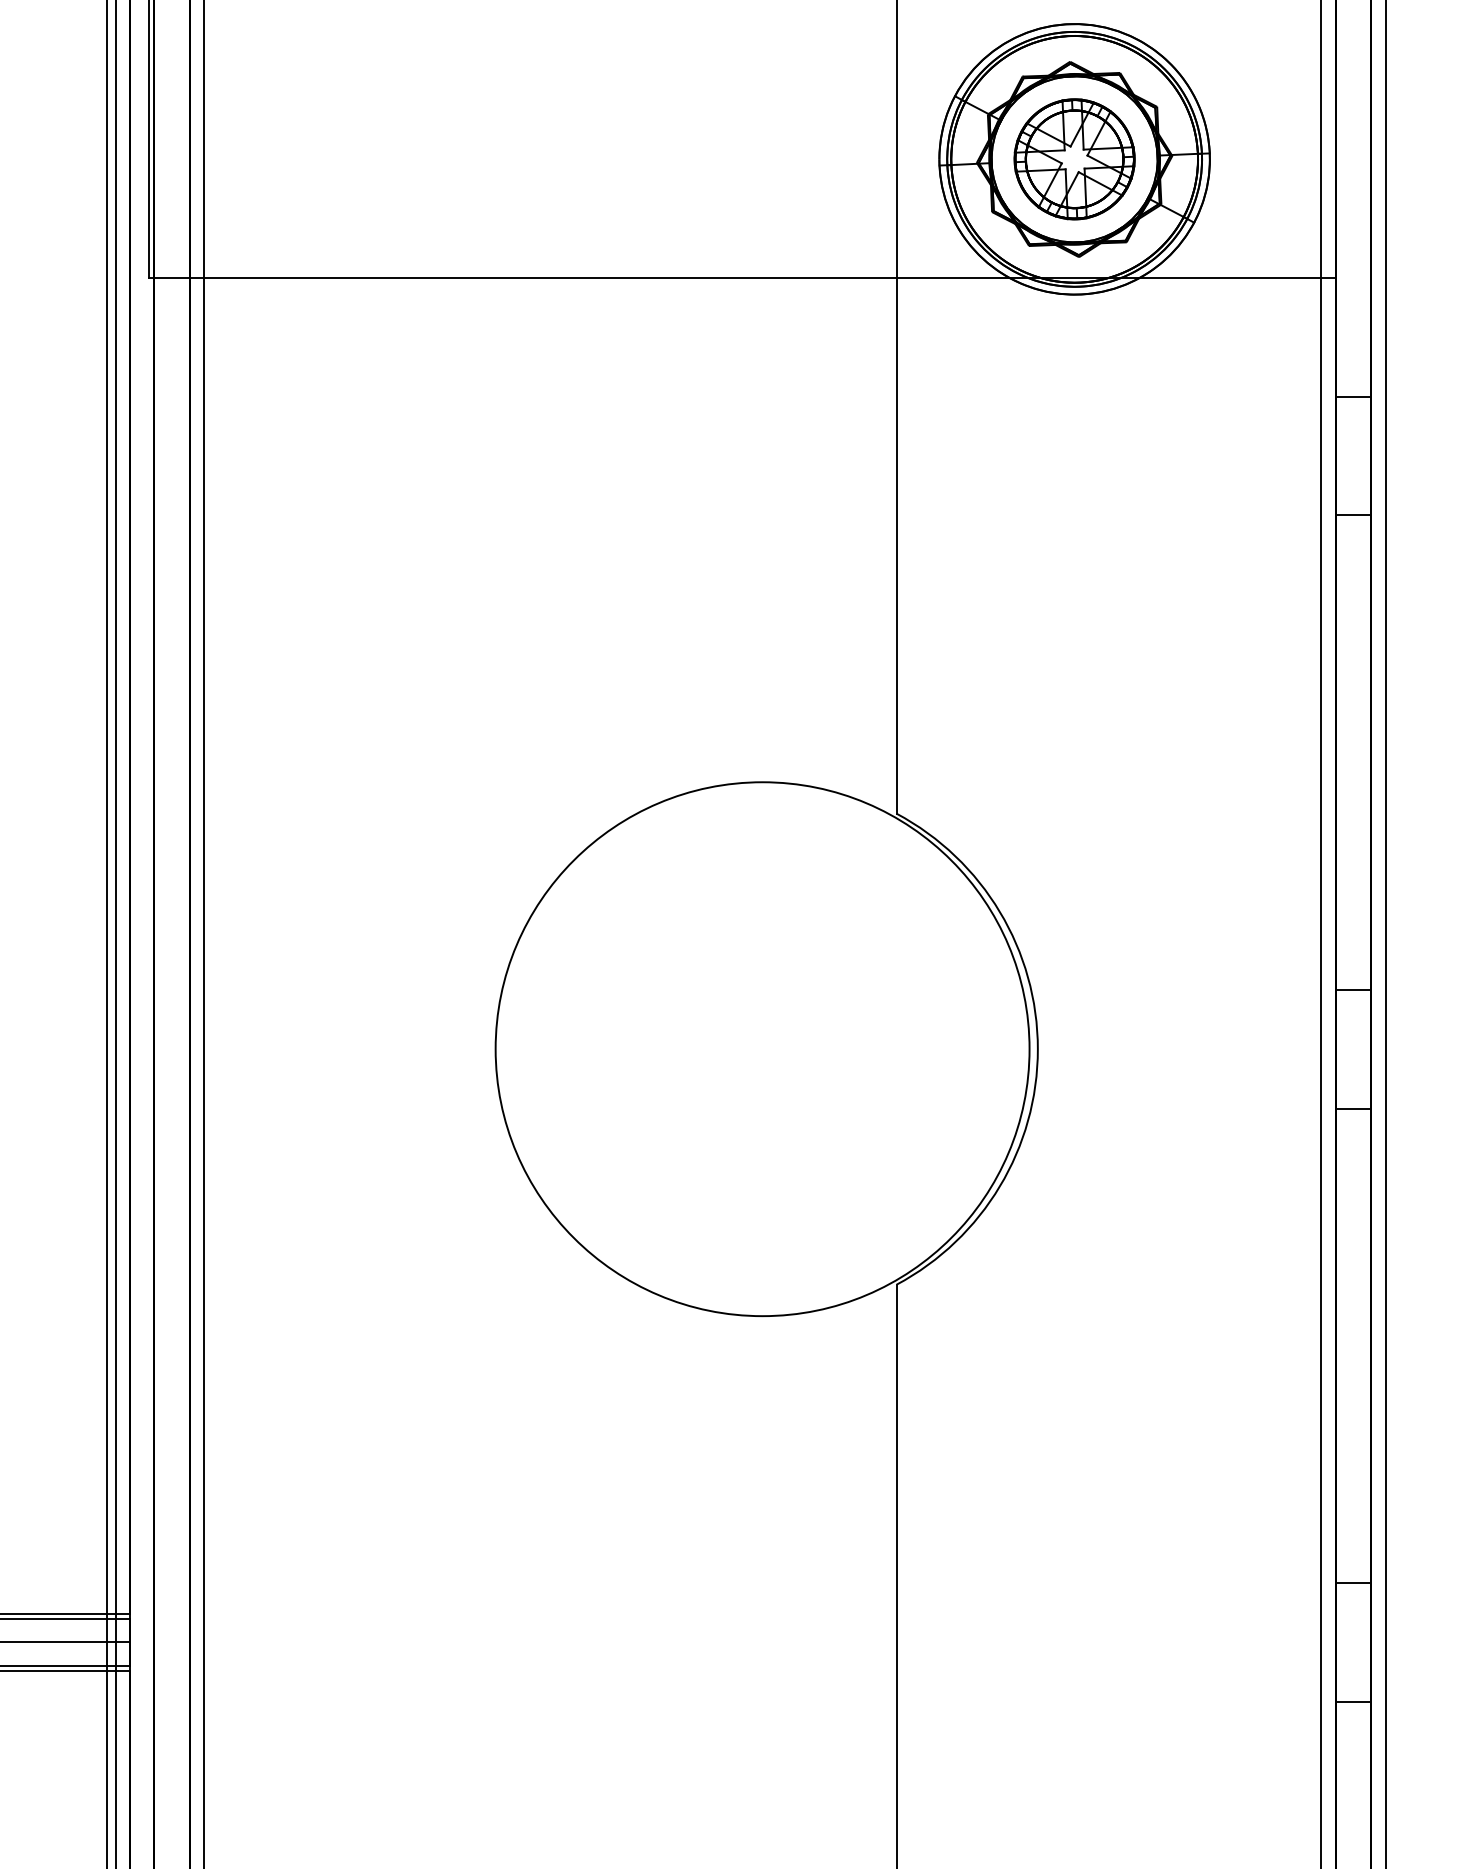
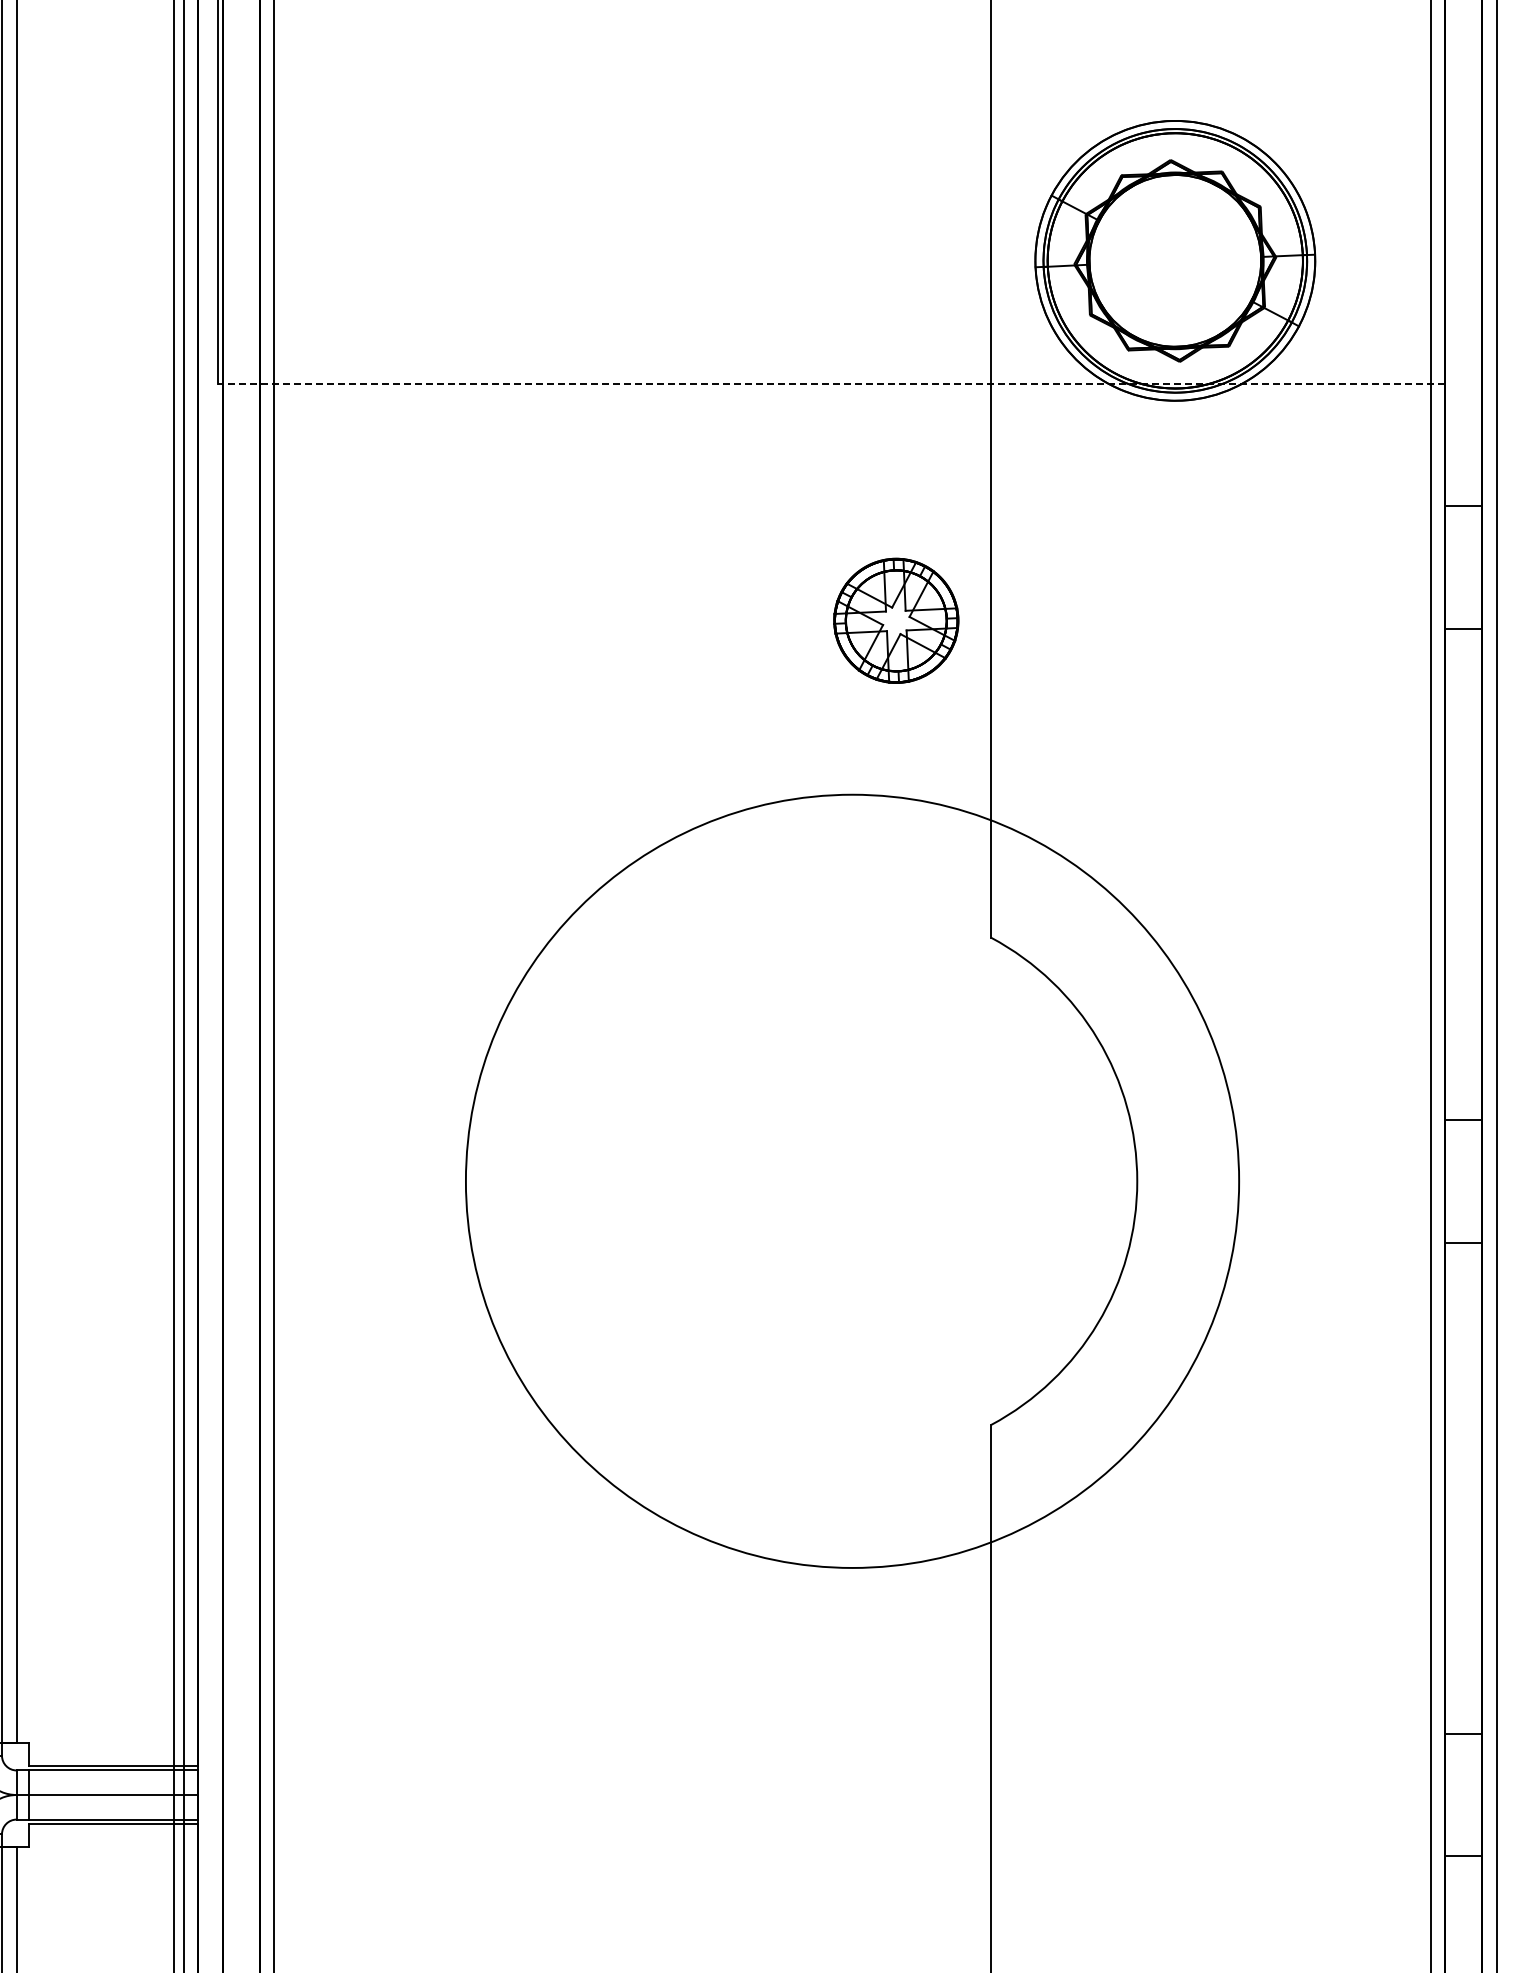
part: (1074, 159) -> (896, 620), moved
line: (742, 277) -> (831, 383), solid -> dashed
circle: (762, 1049) -> (852, 1181), size x1.4

